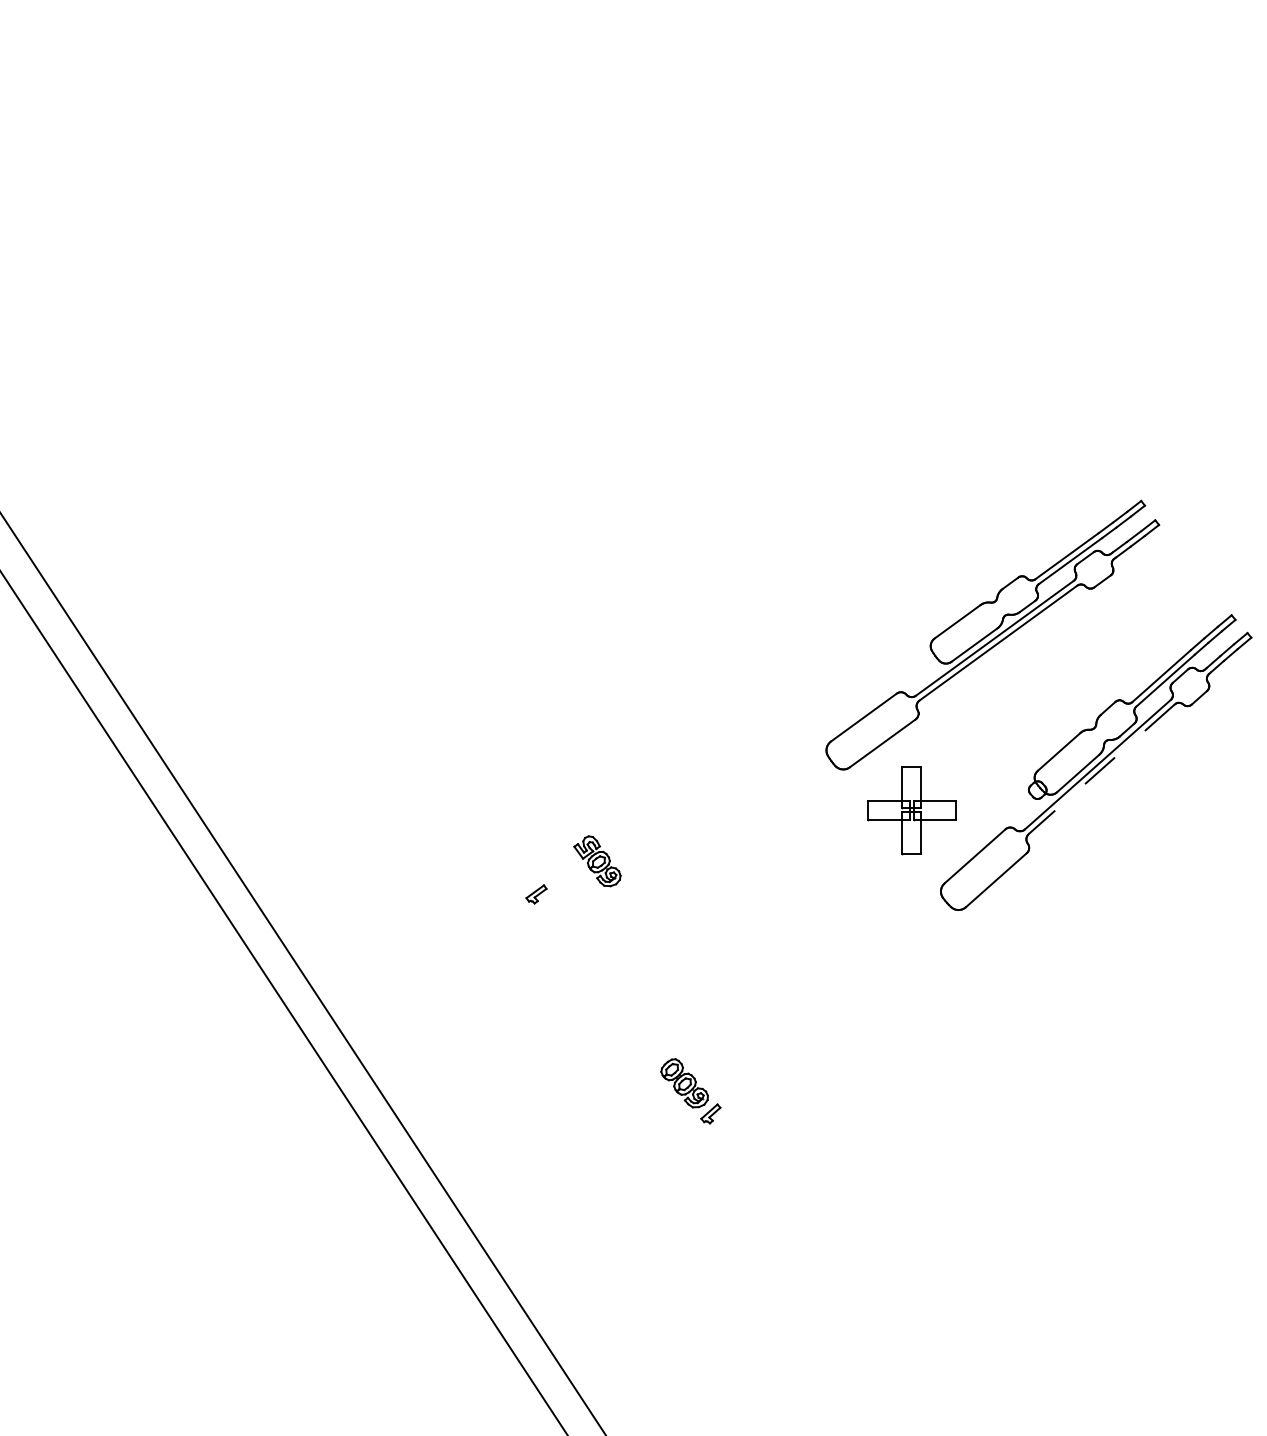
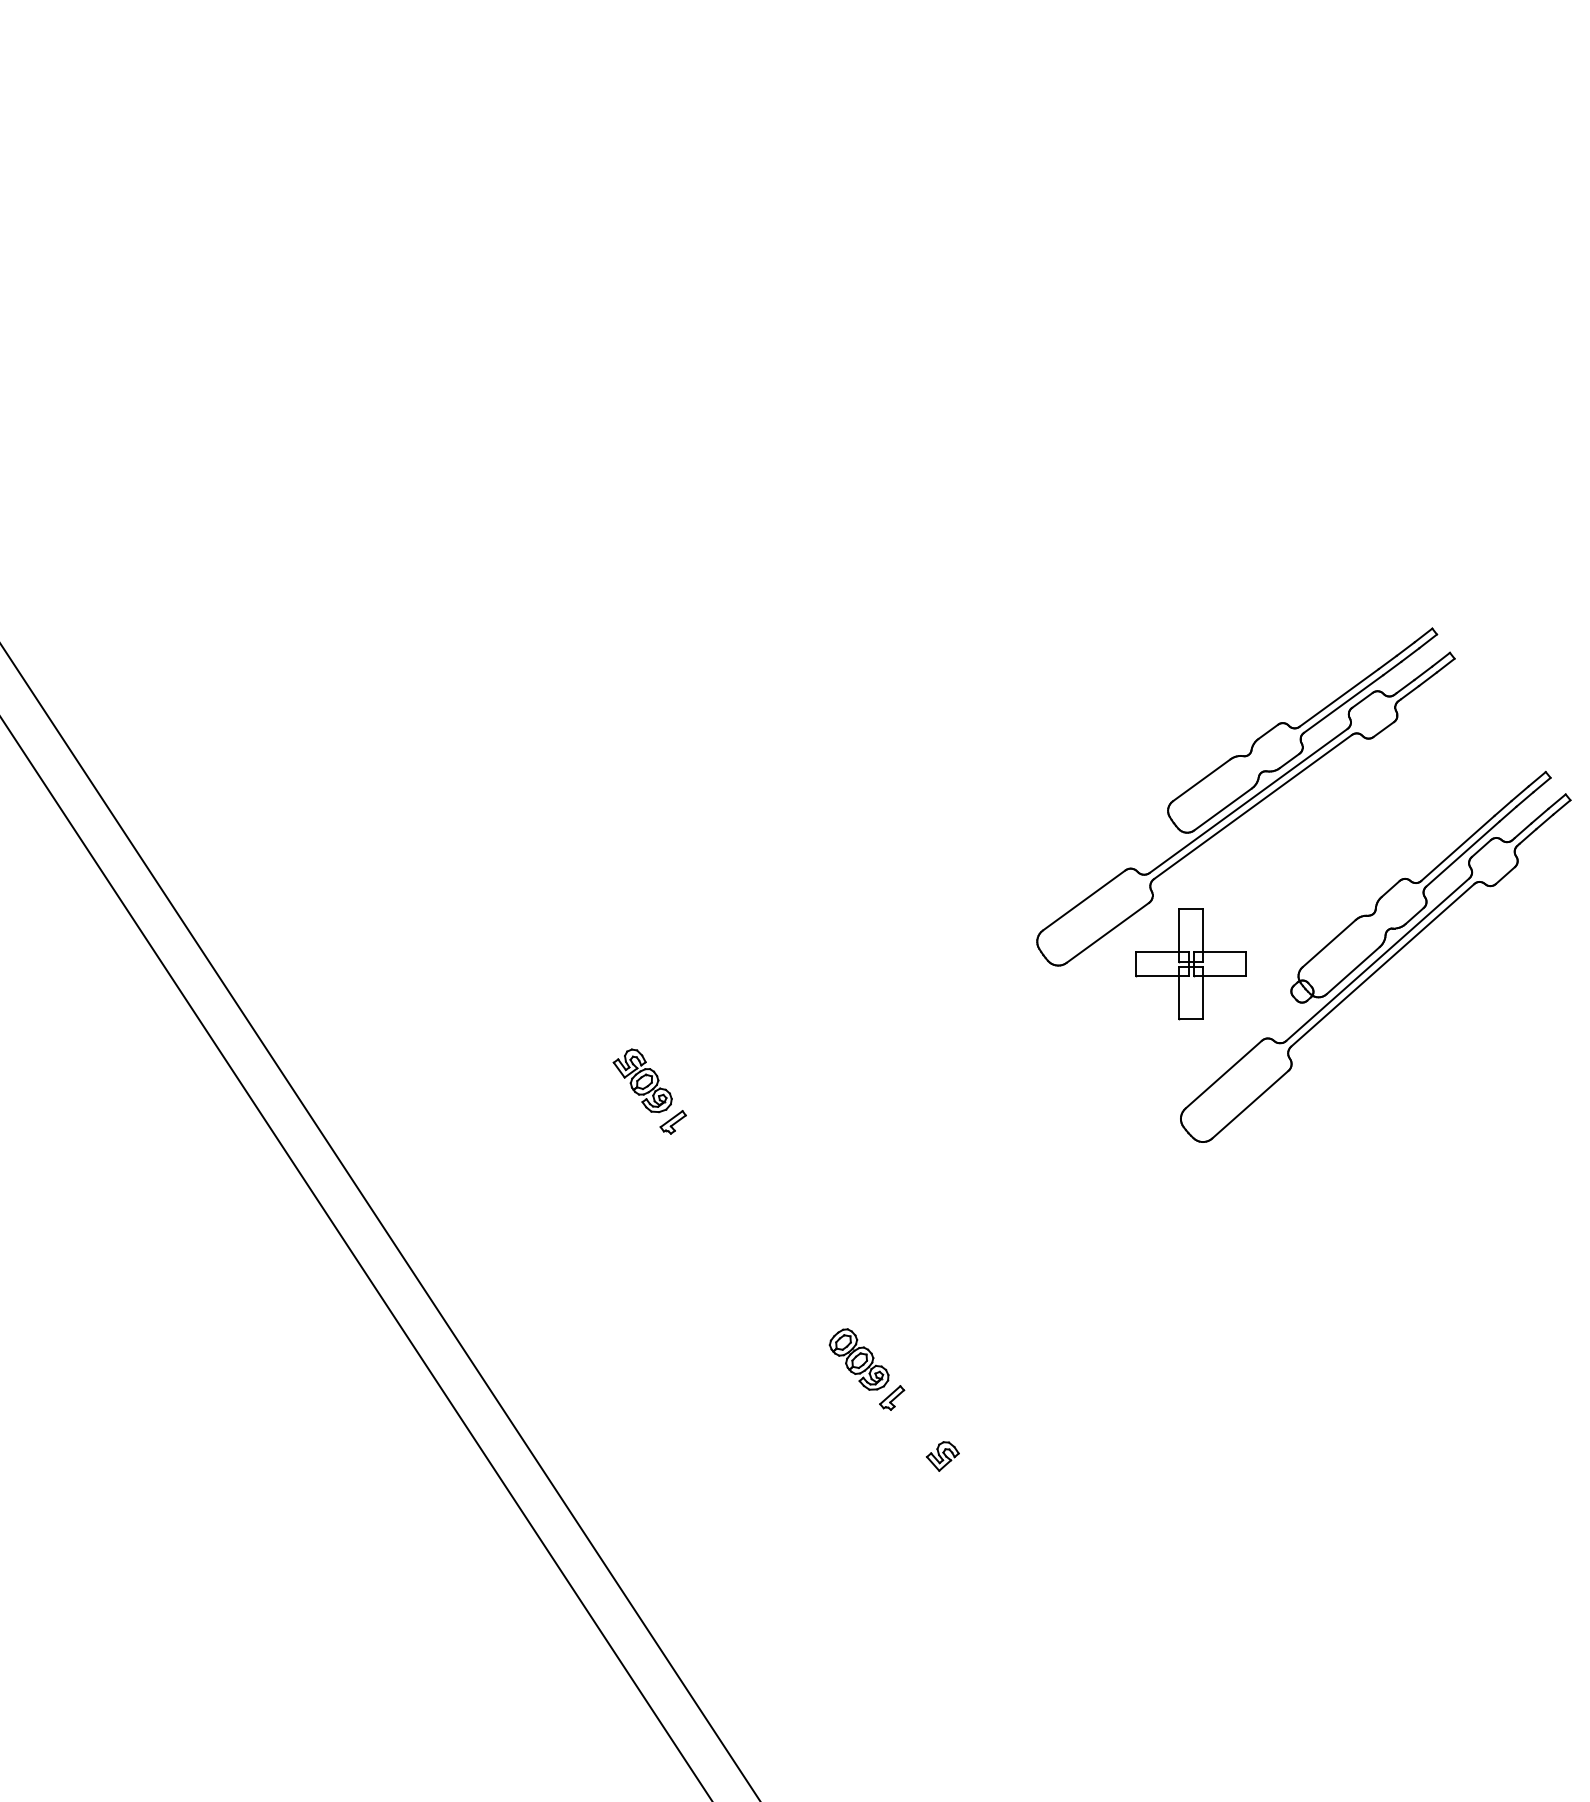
line: (1101, 769) -> (1382, 965), dashed -> solid
part: (911, 810) -> (1190, 964), moved
part: (597, 861) -> (642, 1080), moved
part: (751, 1160) -> (942, 1456), added

